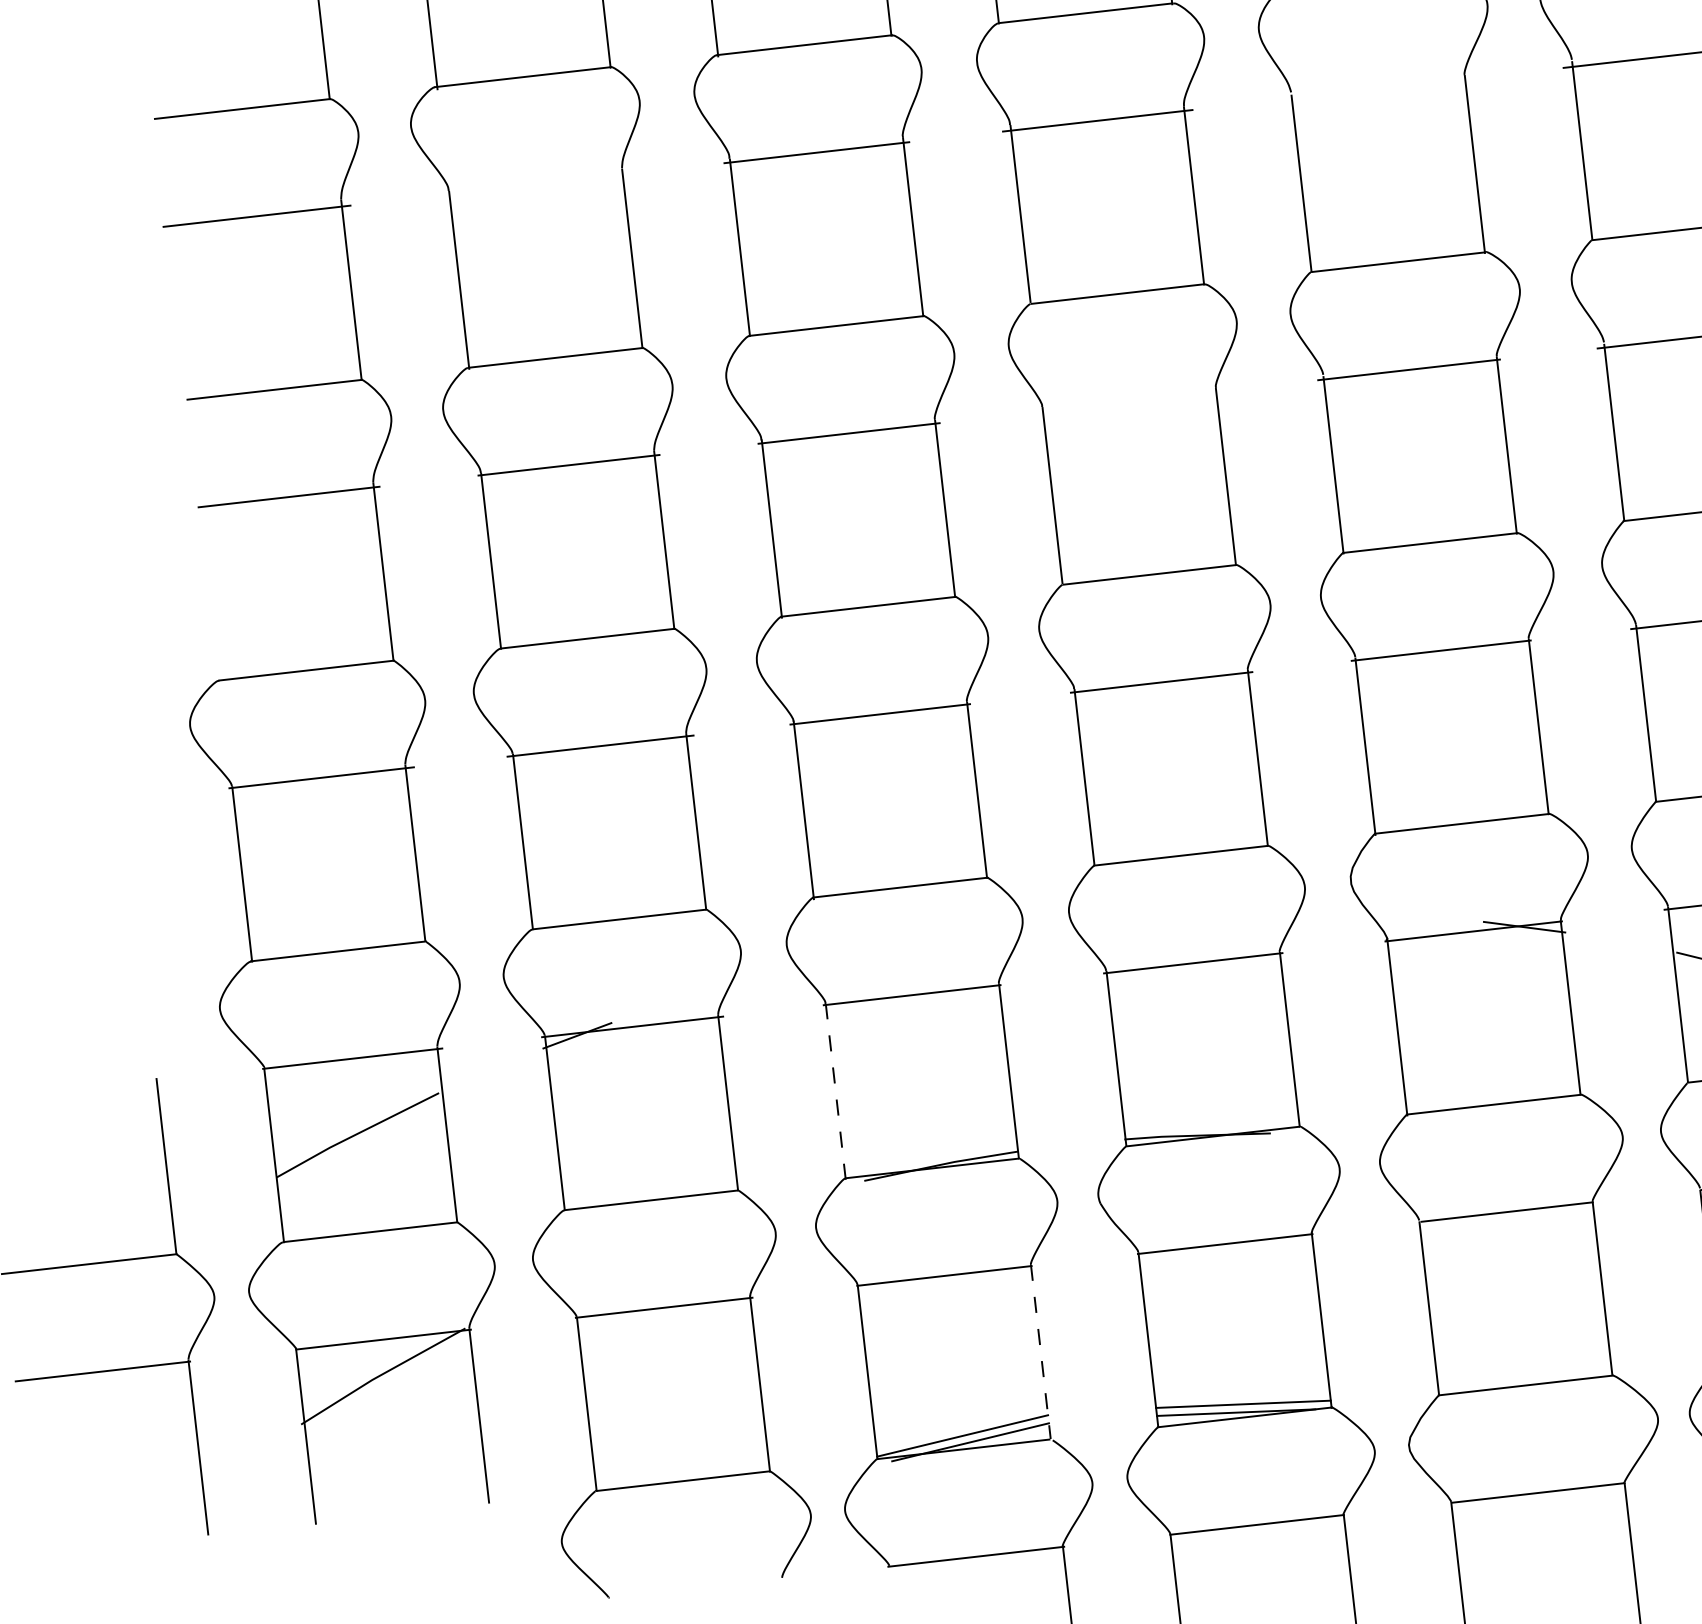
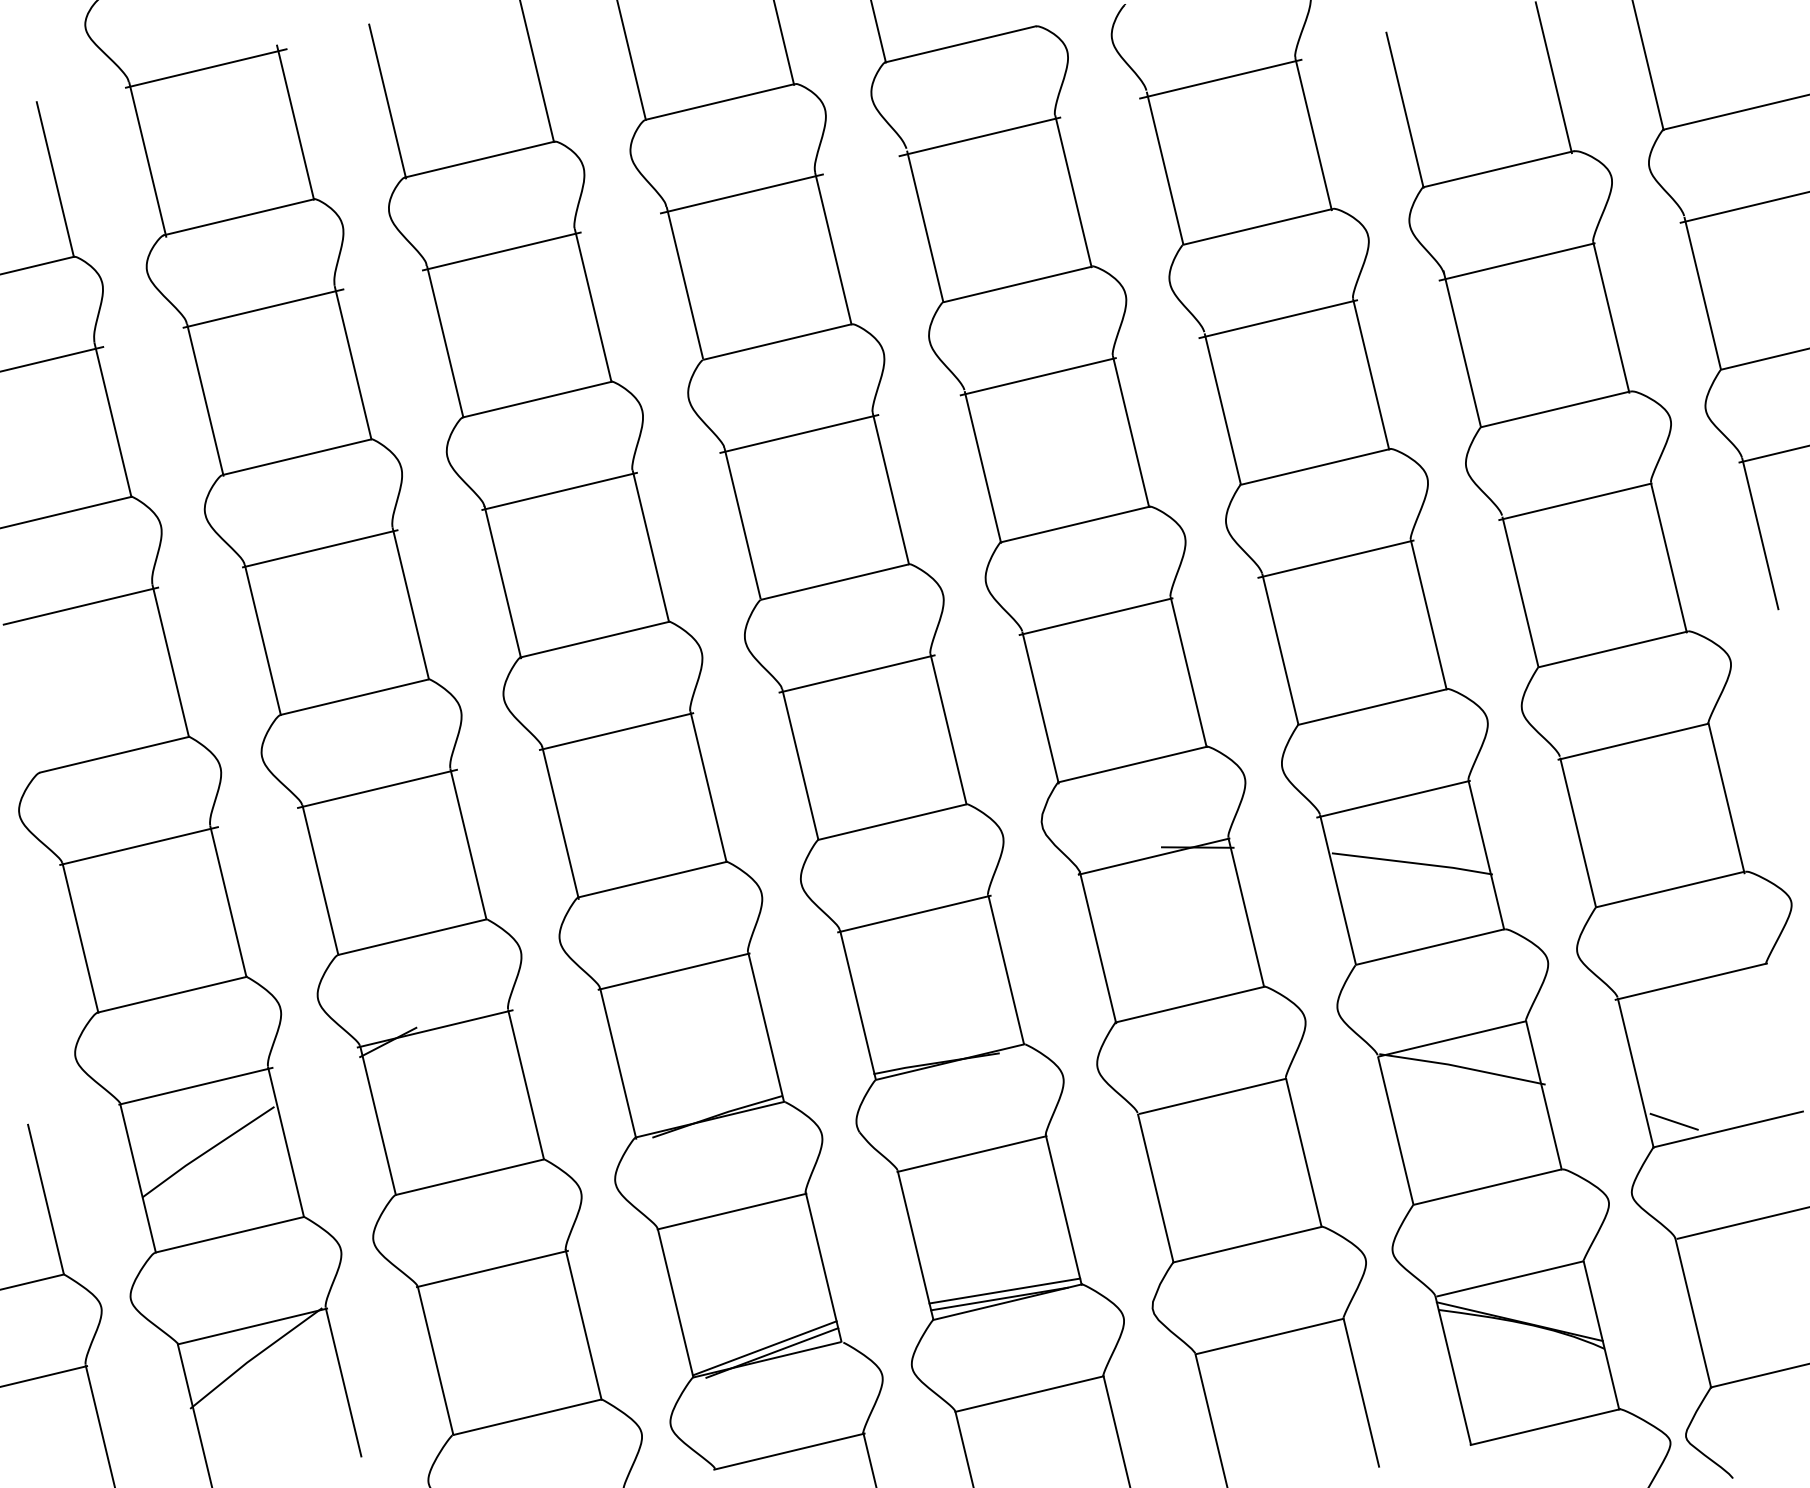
line: (1375, 88) -> (979, 136), added
line: (538, 184) -> (263, 308), added
line: (1129, 401) -> (799, 433), added
line: (836, 1091) -> (618, 1063), dashed -> solid
line: (1040, 1352) -> (823, 1267), dashed -> solid

